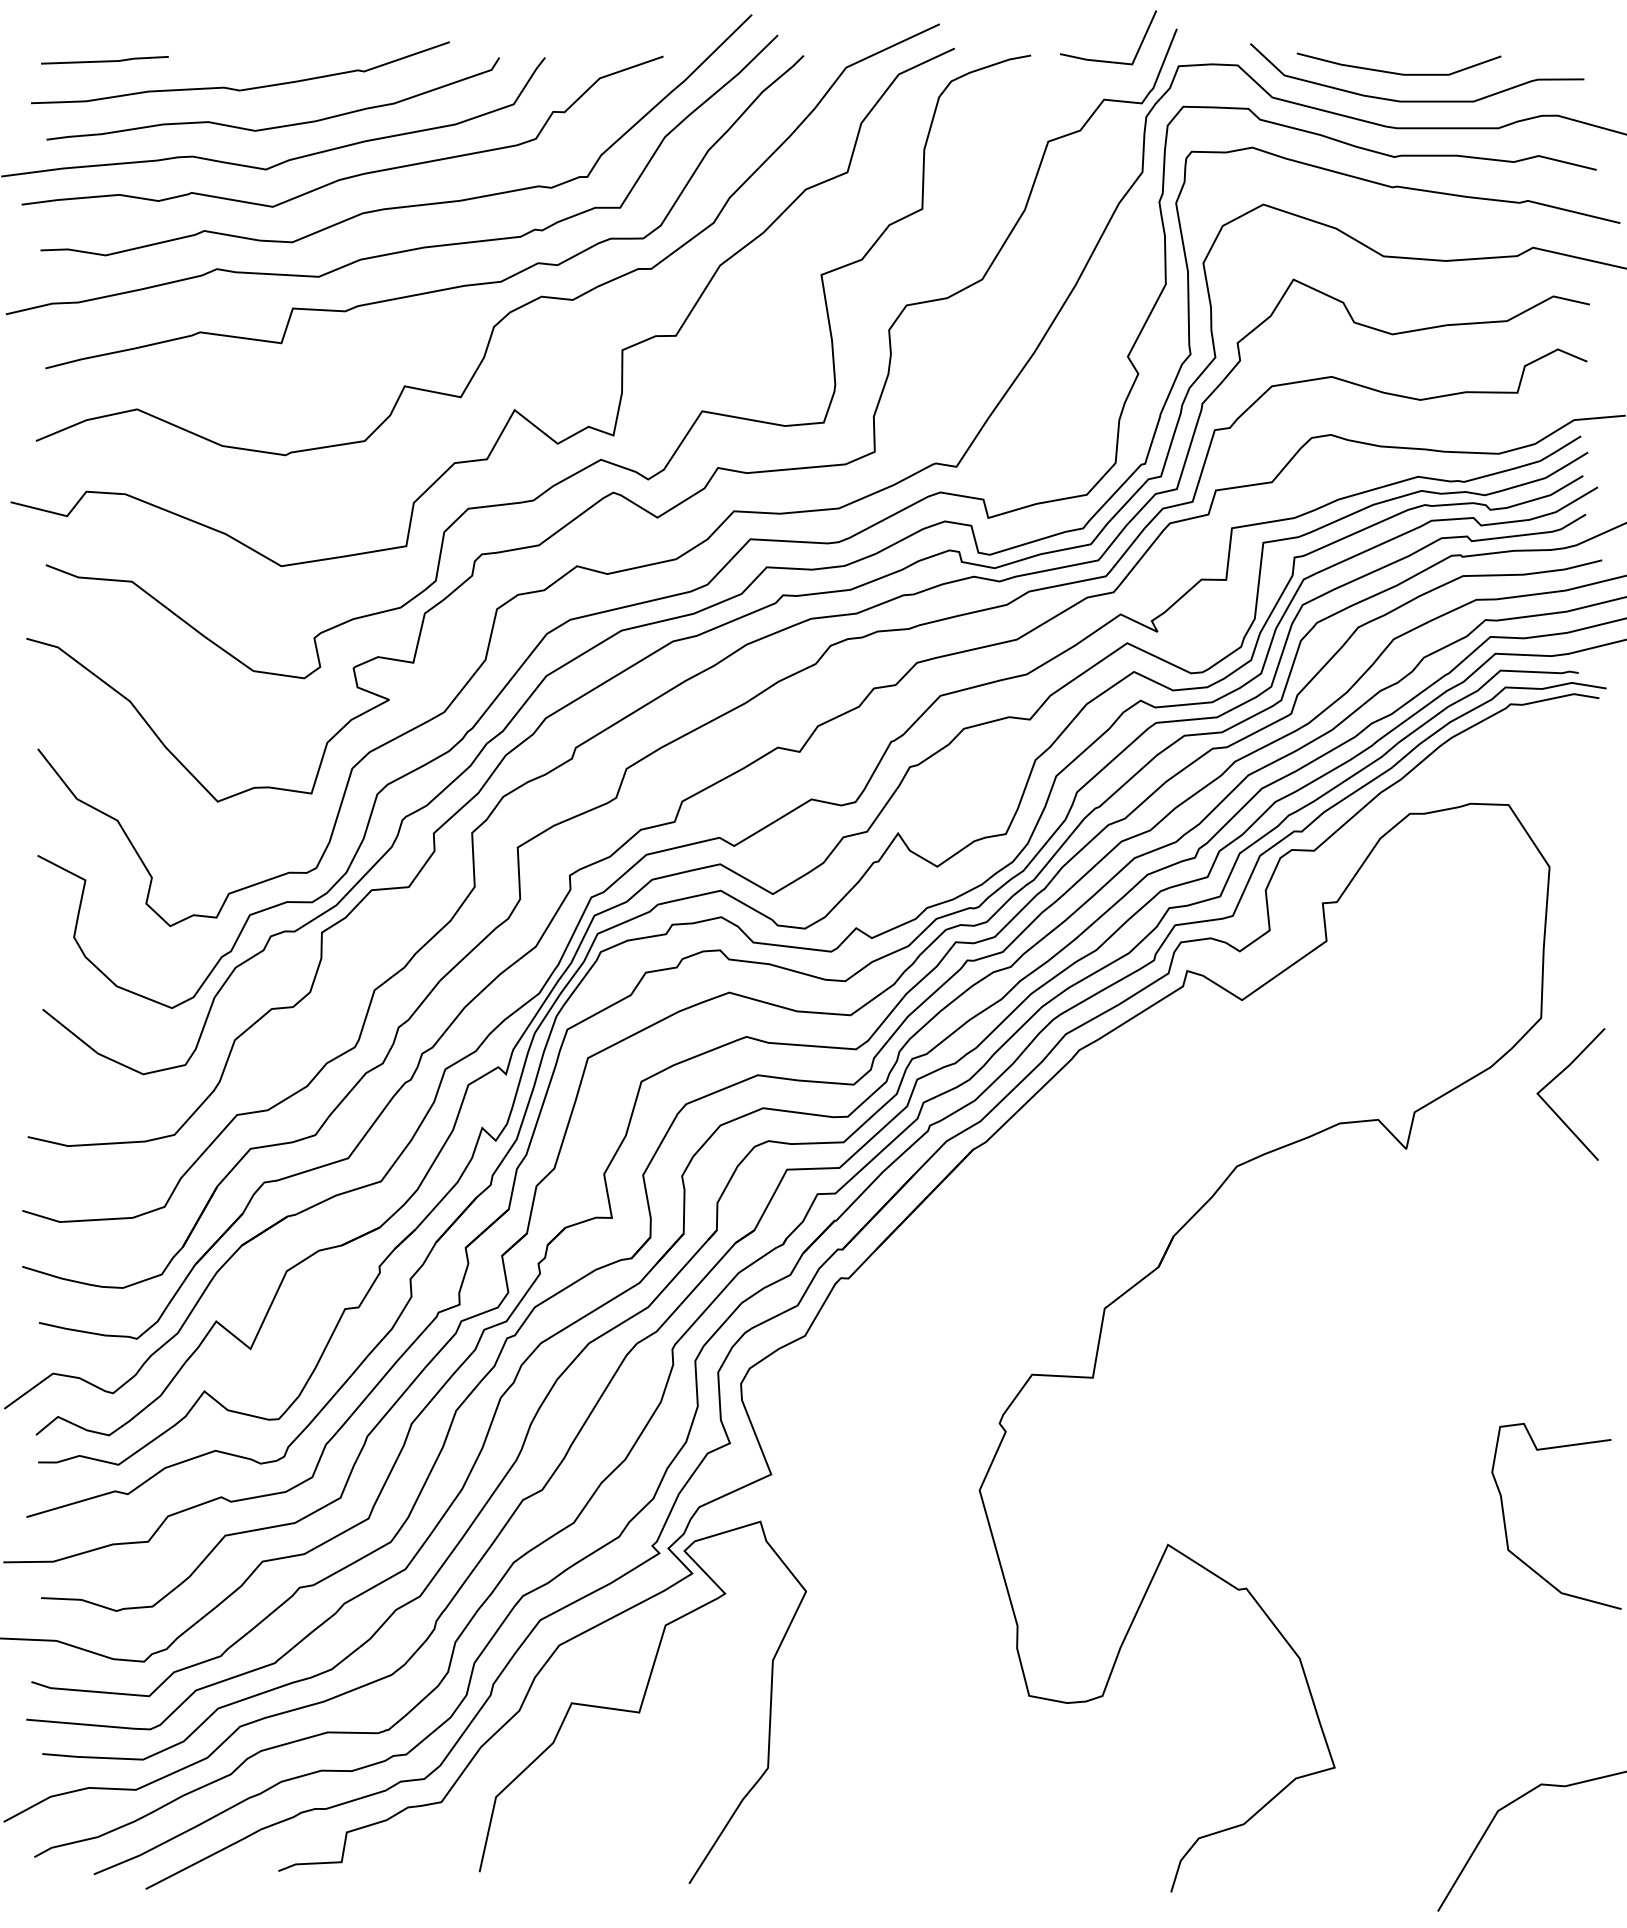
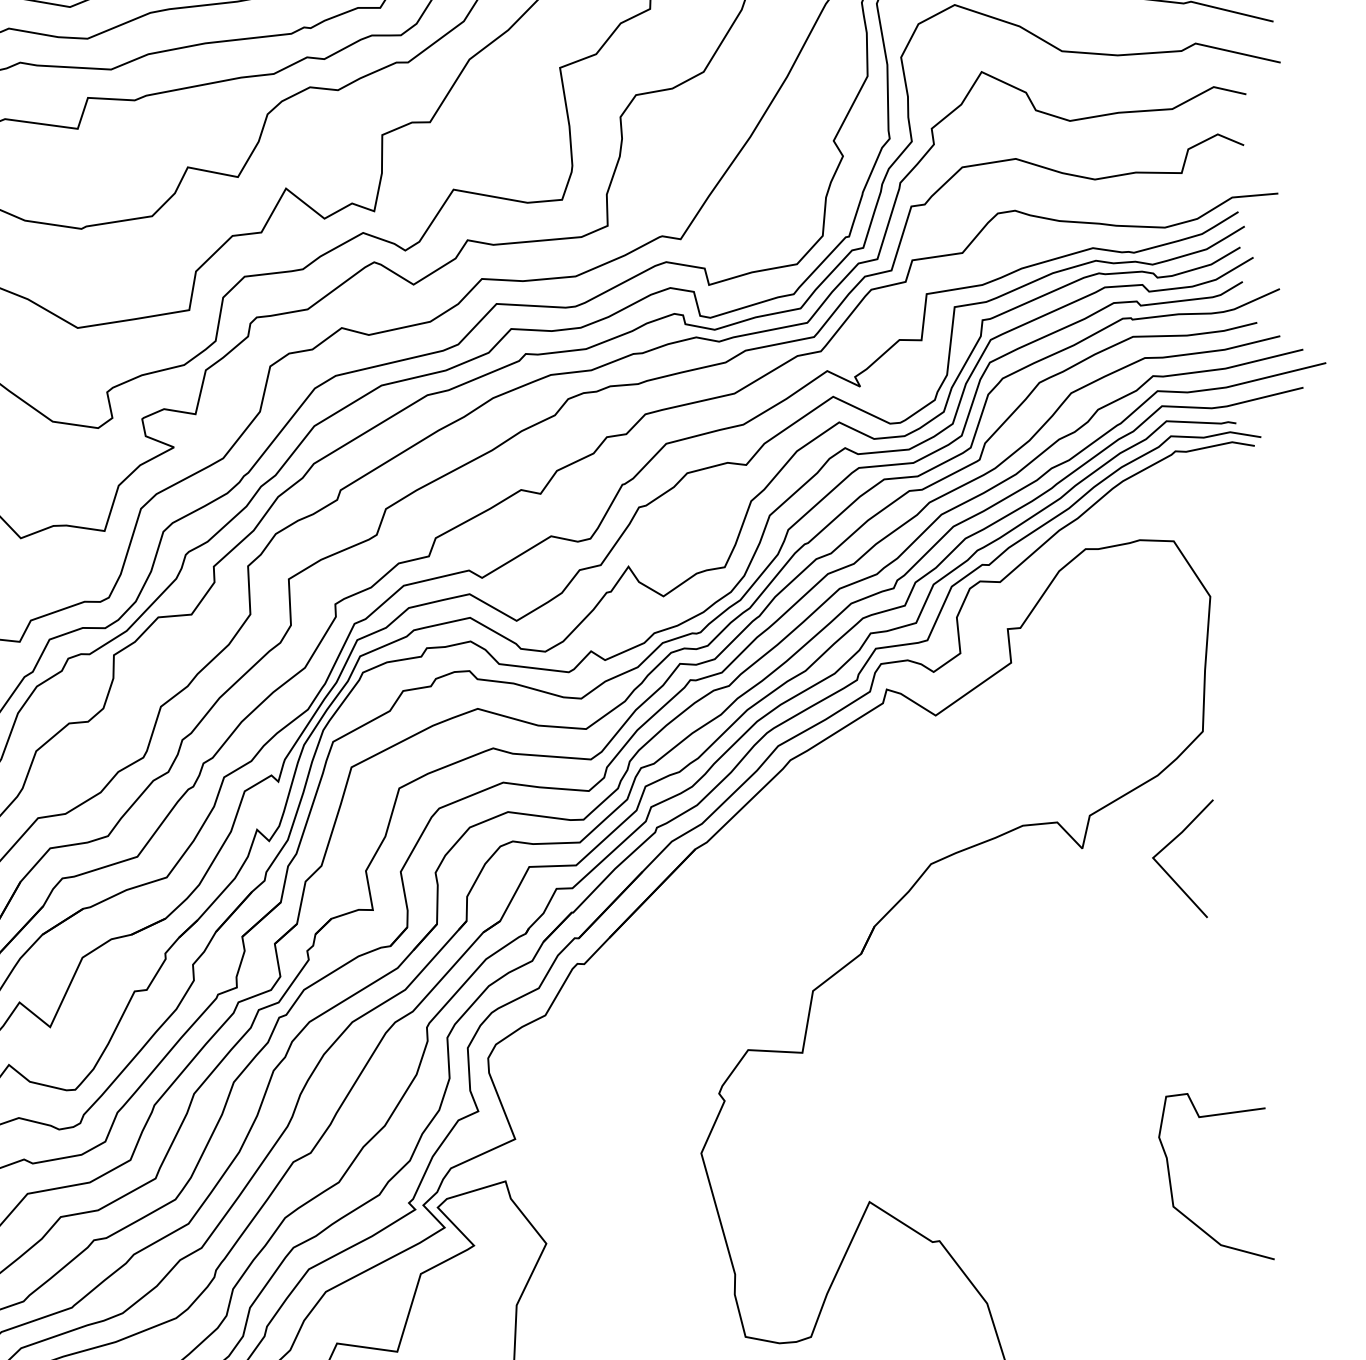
line: (1556, 1078) -> (1170, 844), moved

